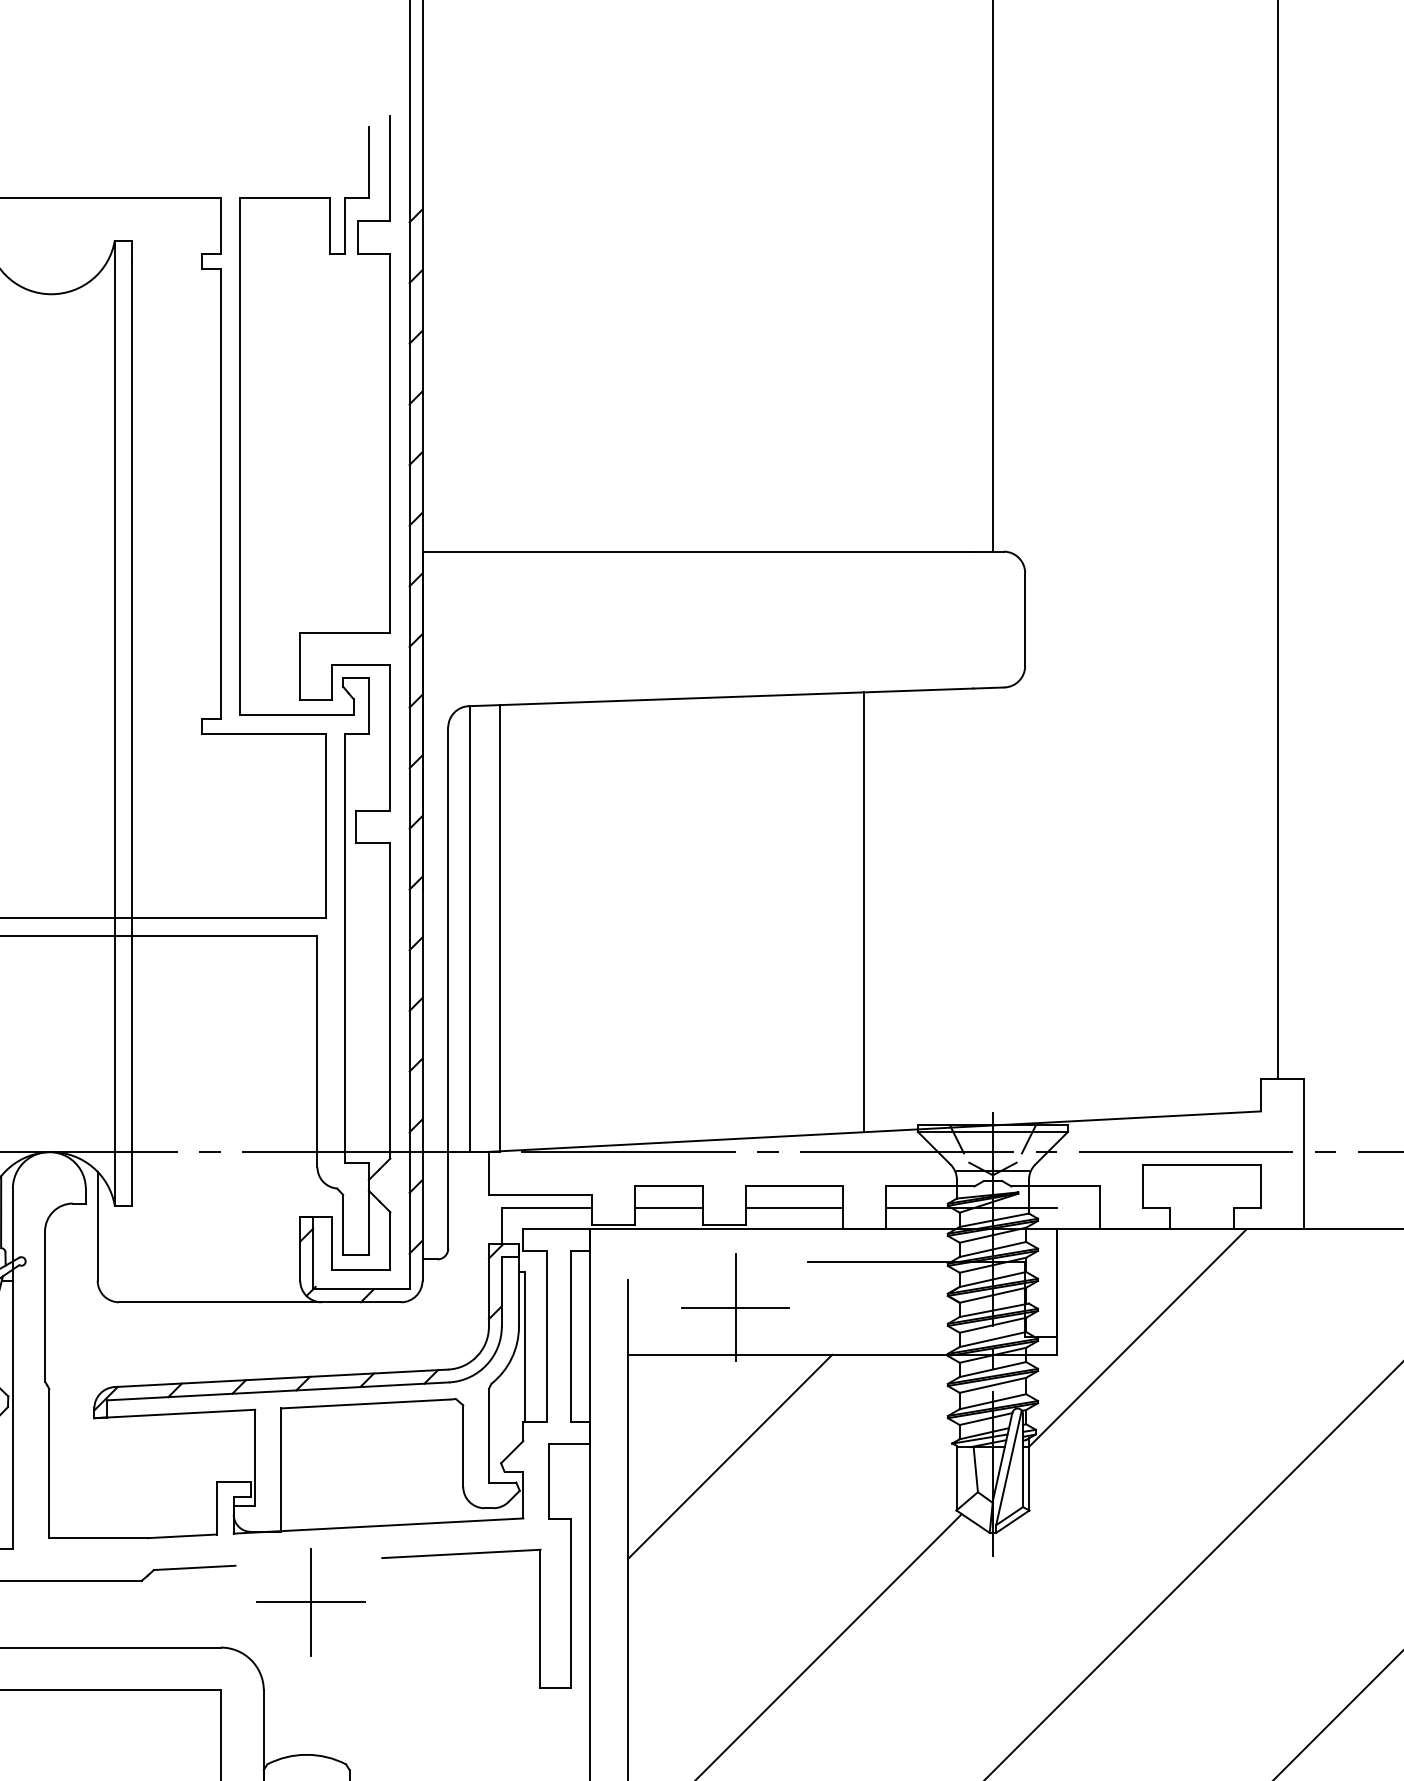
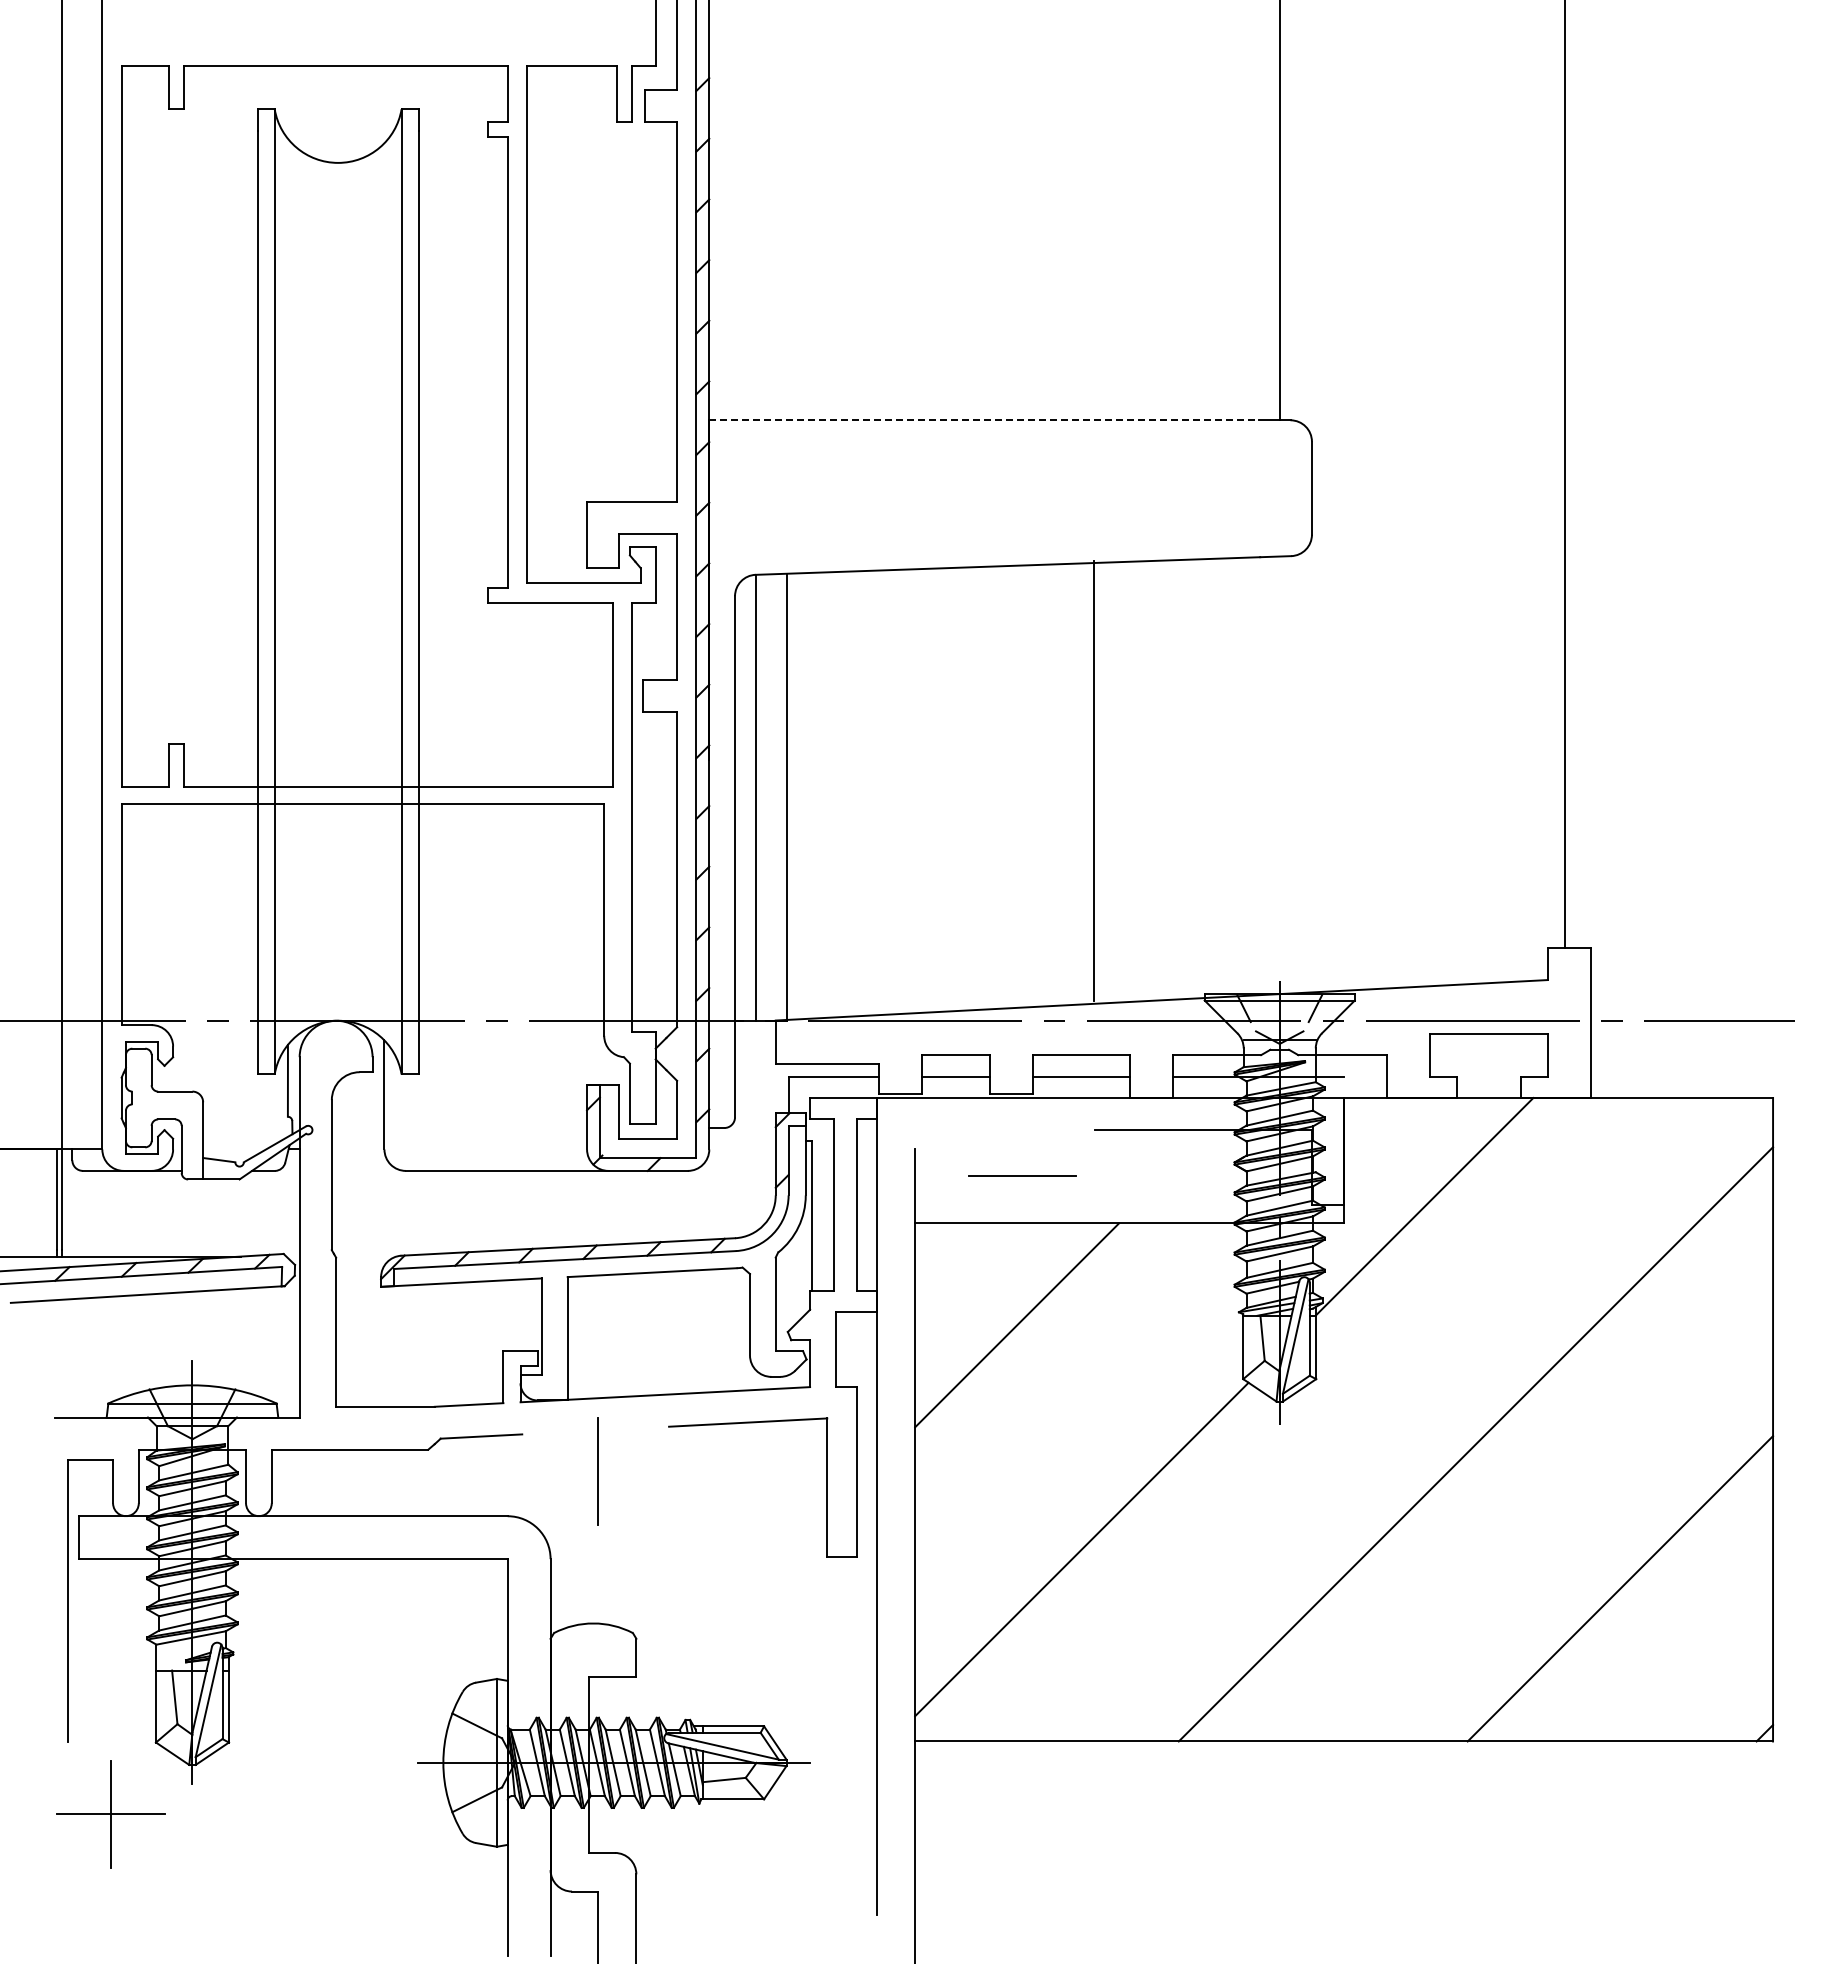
line: (697, 551) -> (984, 420), solid -> dashed
line: (864, 911) -> (1094, 780), moved
line: (735, 1306) -> (1022, 1175), removed
line: (310, 1602) -> (597, 1471), removed

